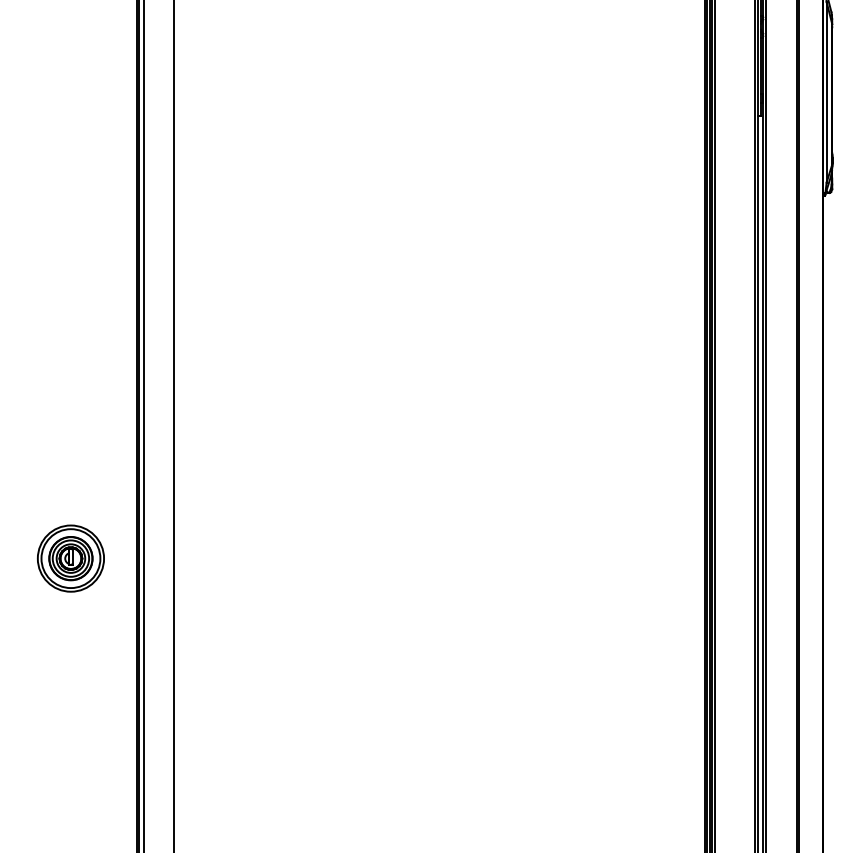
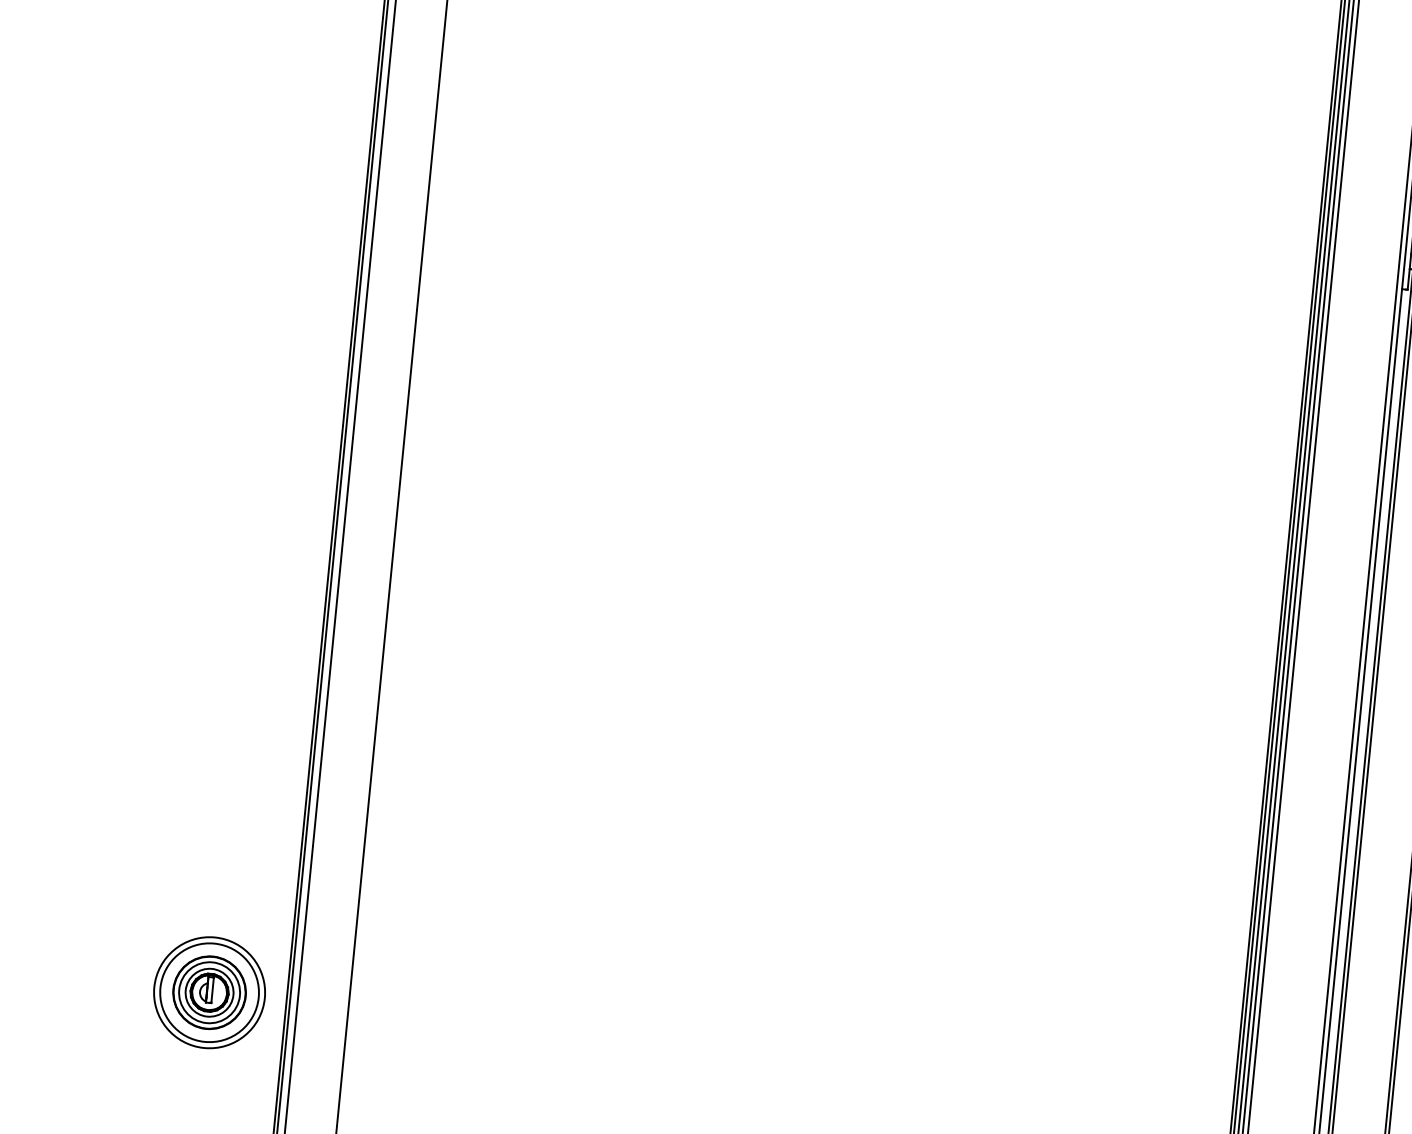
part: (70, 558) -> (208, 992), moved

